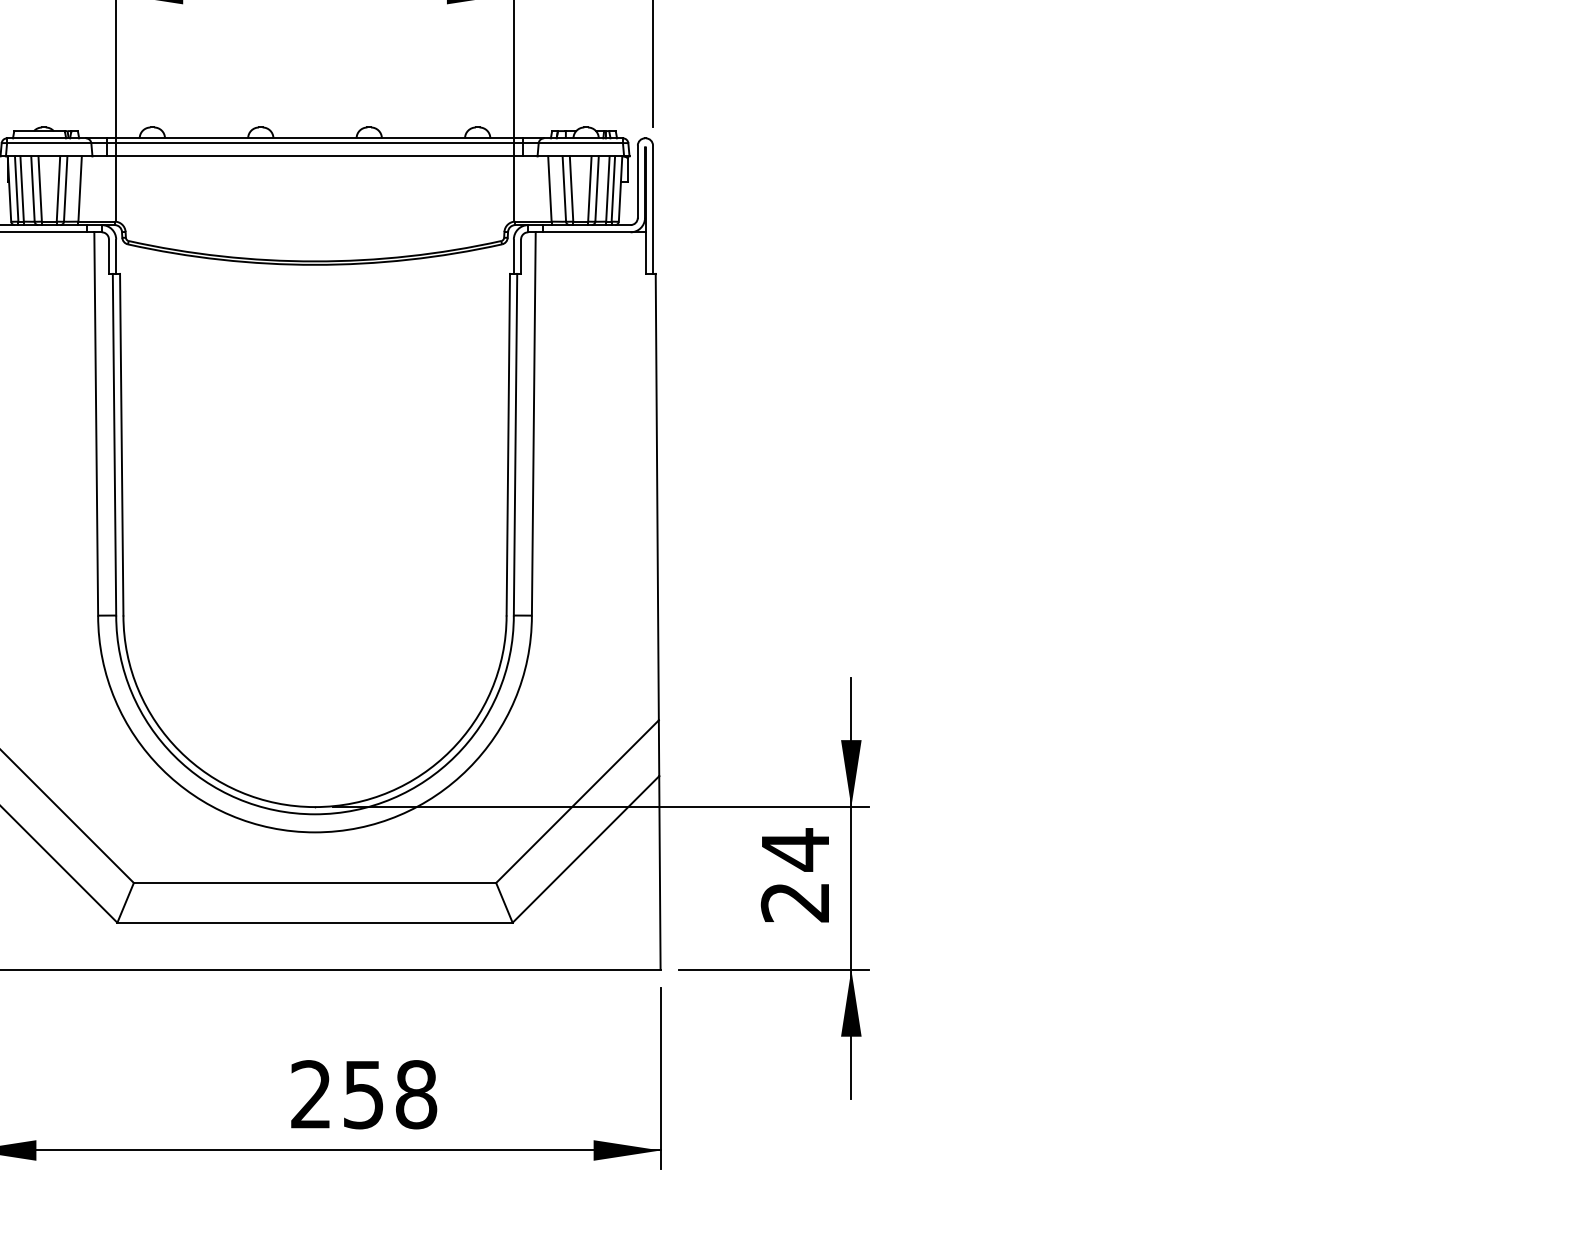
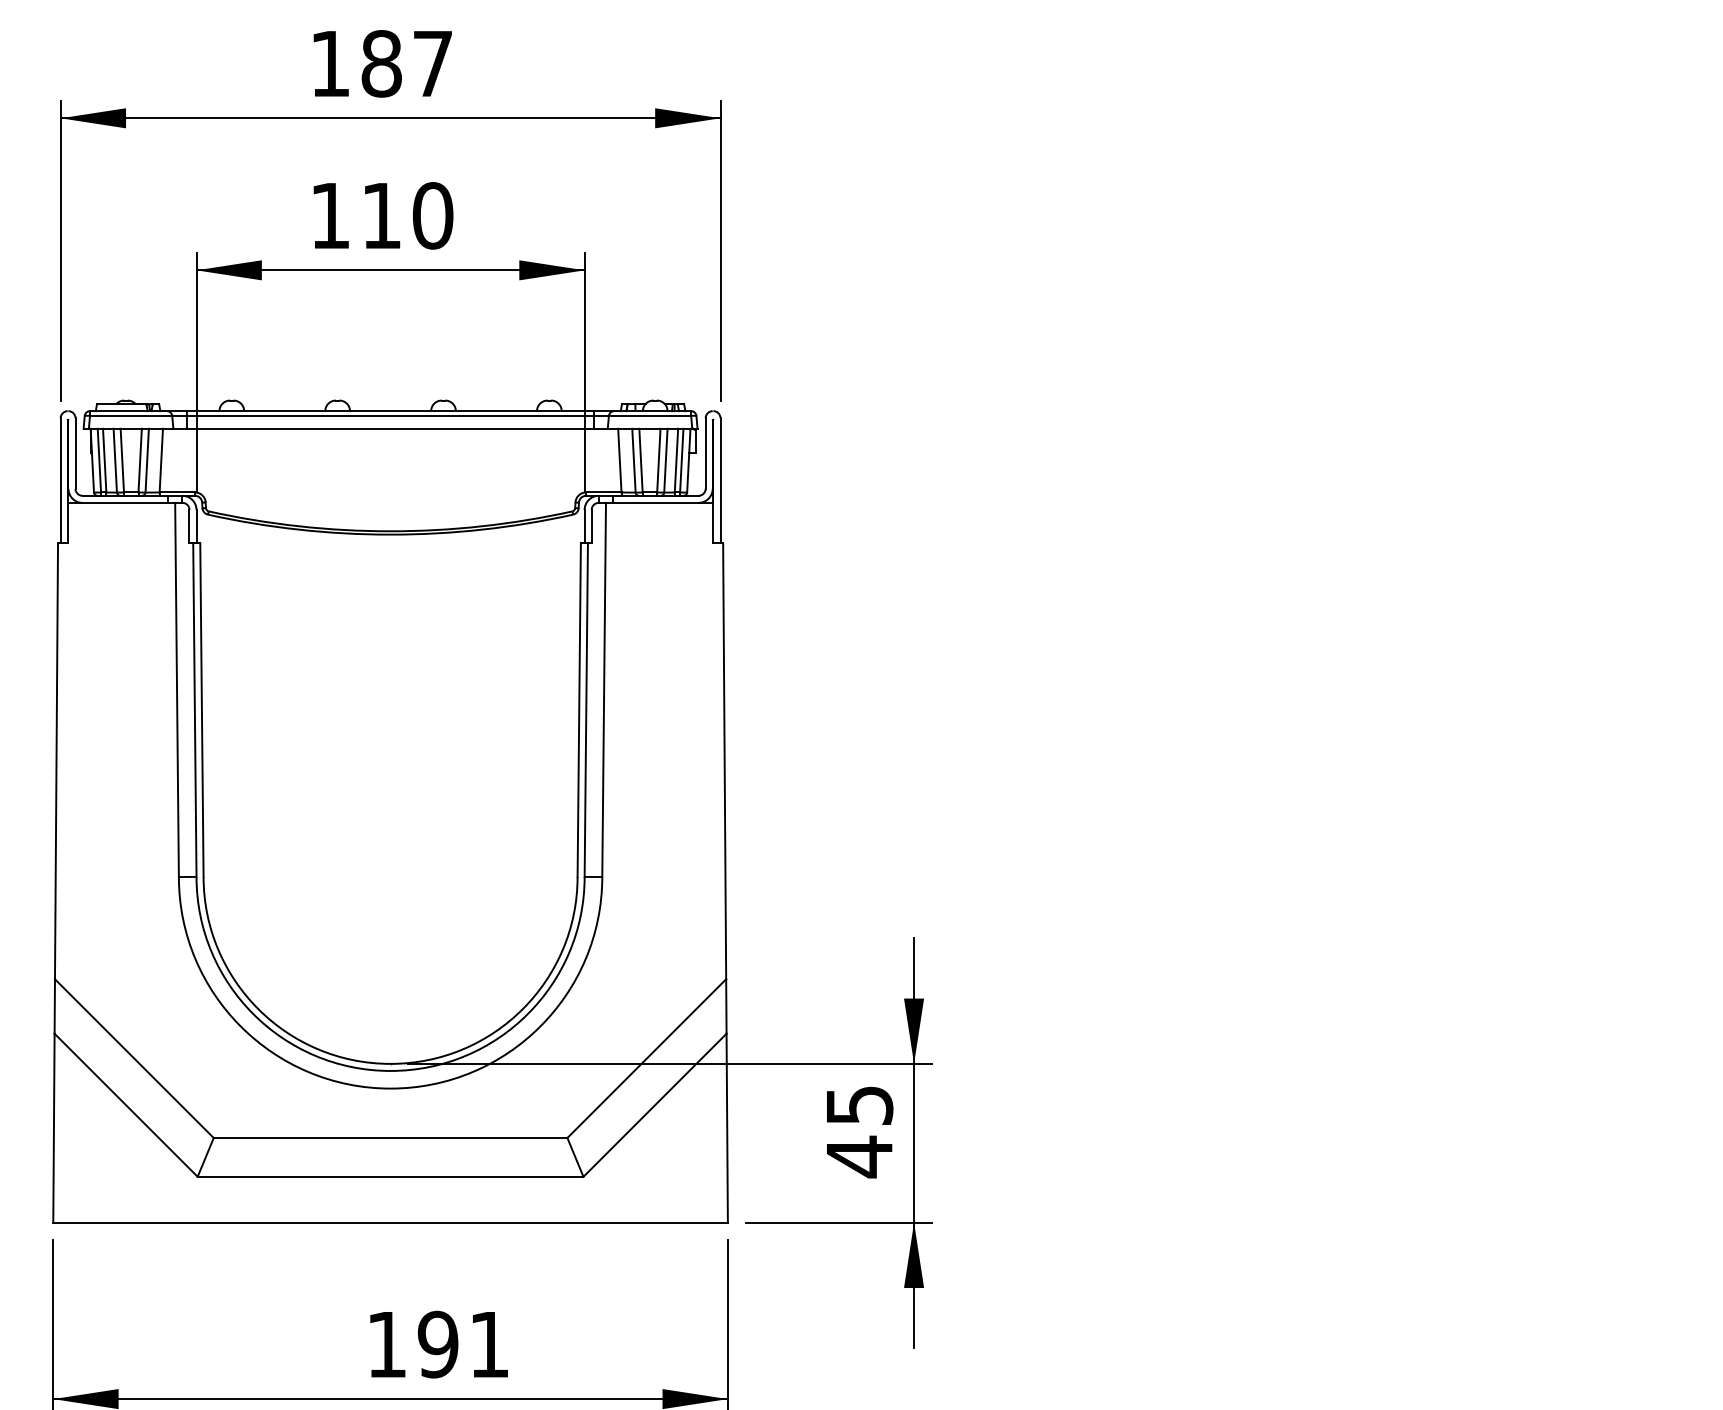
text: (795, 876) -> (859, 1131), 24 -> 45
text: (364, 1094) -> (438, 1344), 258 -> 191

